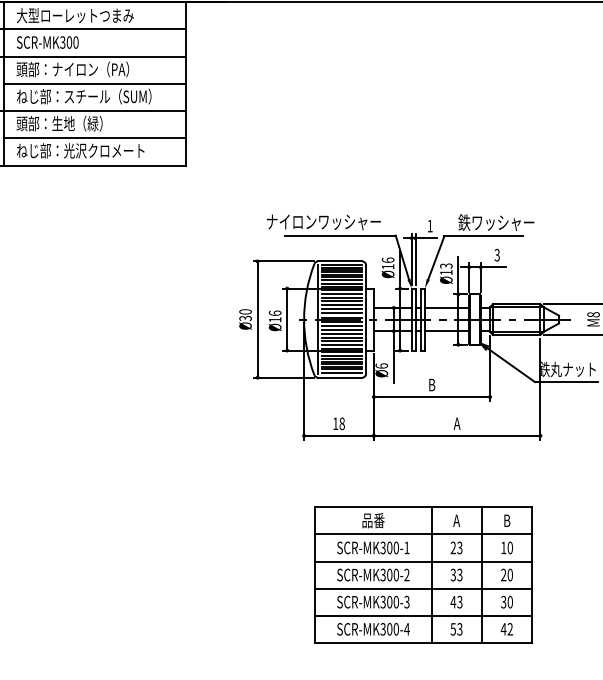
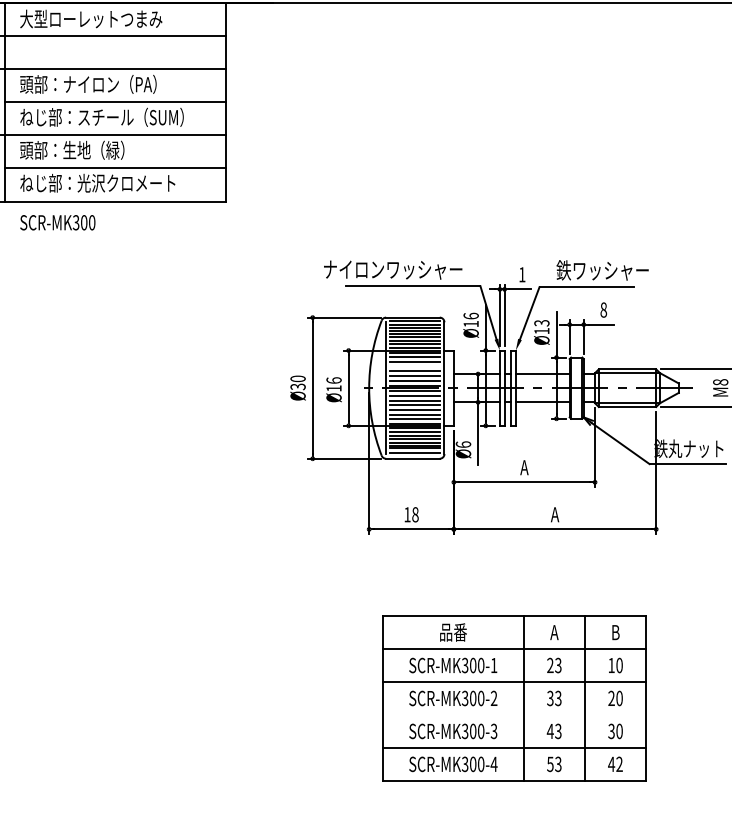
text: (47, 42) -> (57, 222), moved
text: (497, 254) -> (603, 309), 3 -> 8
line: (341, 301) -> (414, 366), removed
text: (432, 384) -> (524, 467), B -> A
line: (423, 588) -> (514, 714), removed

